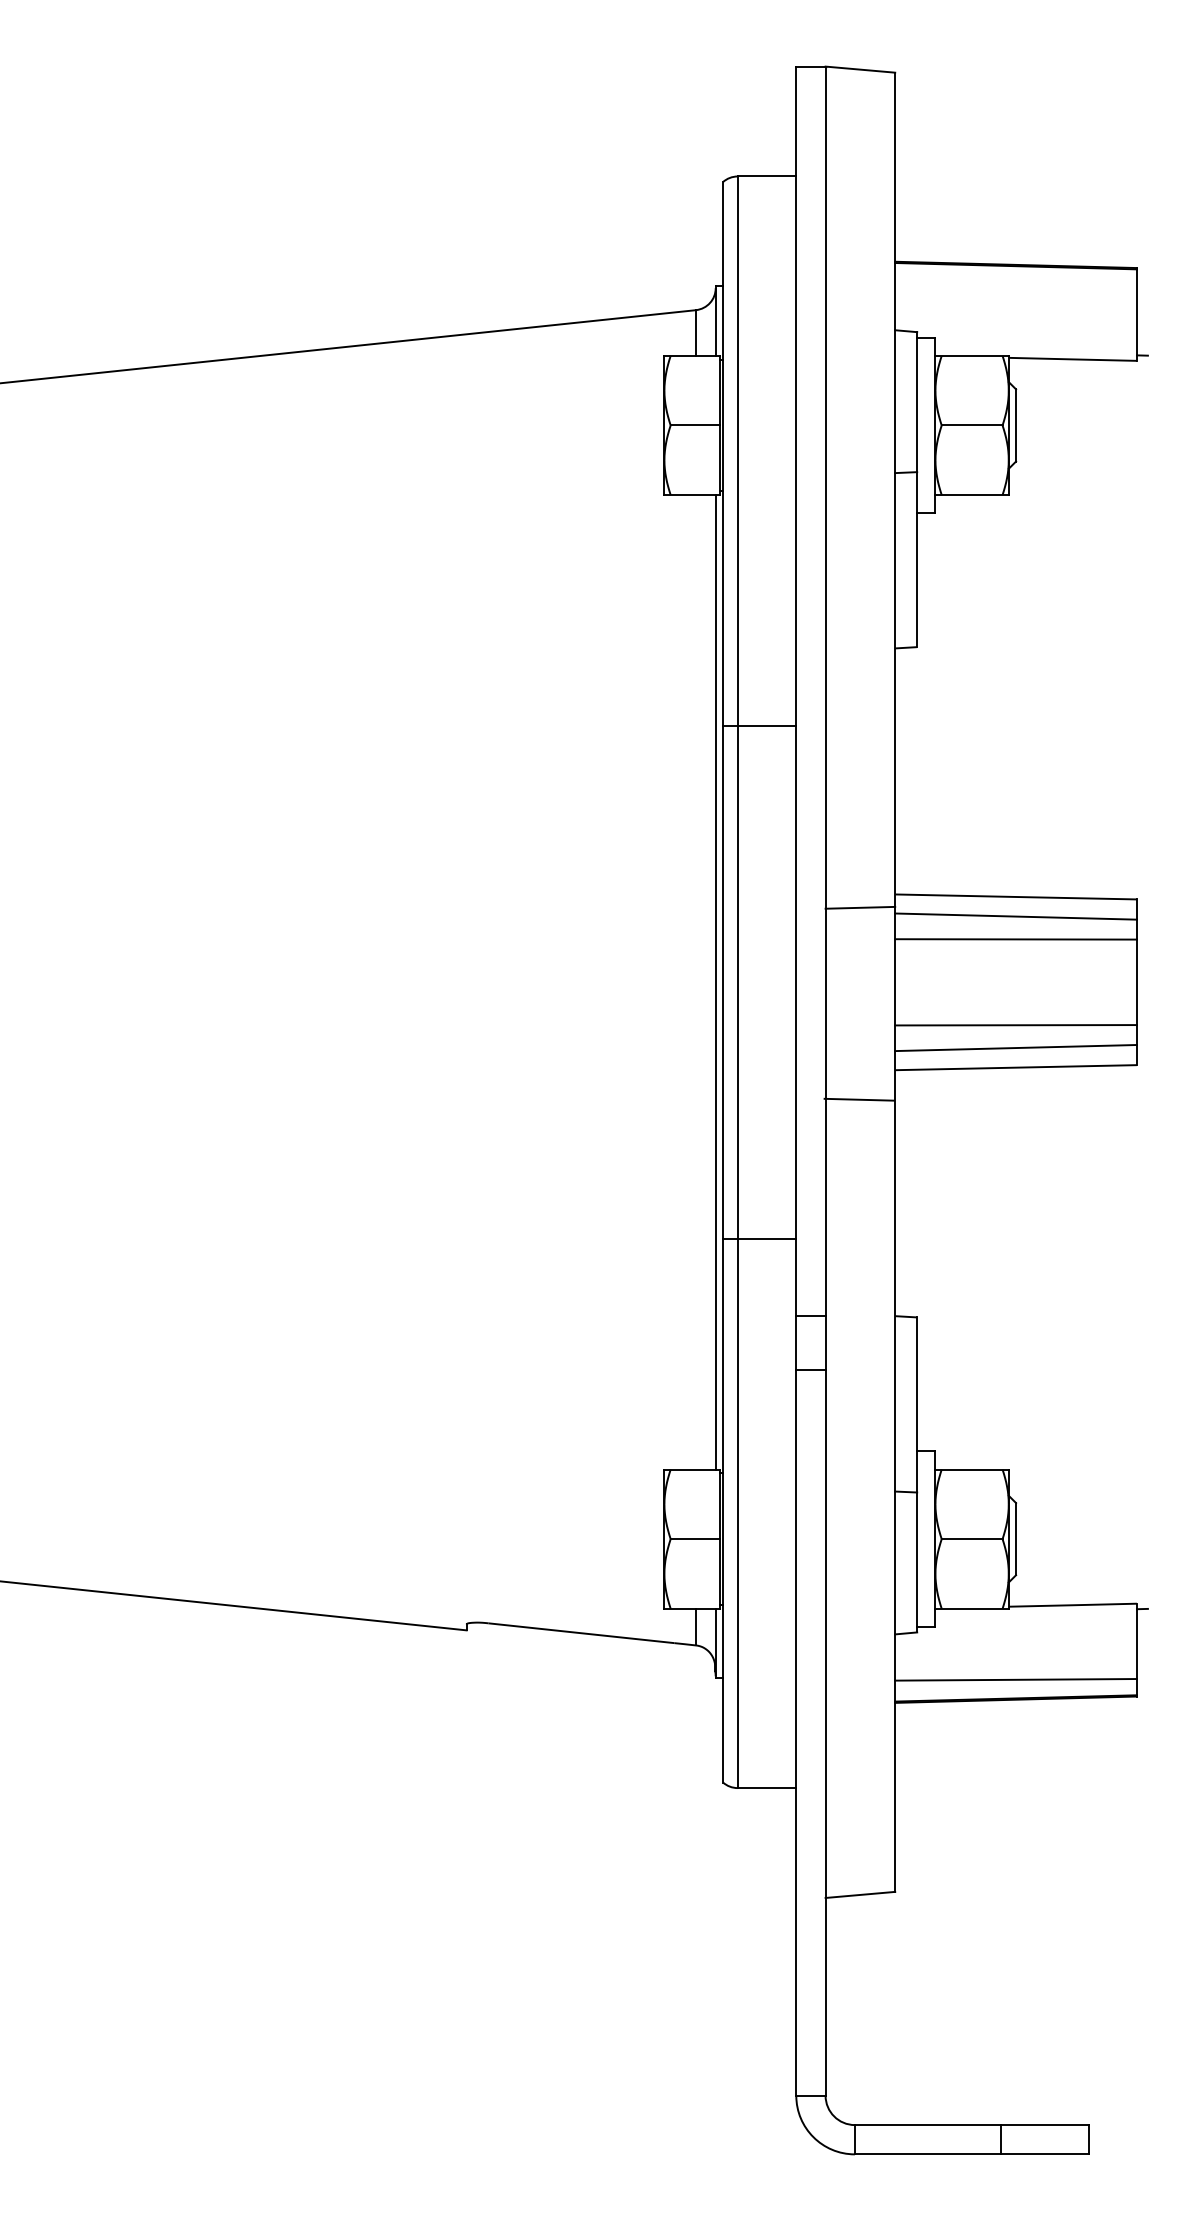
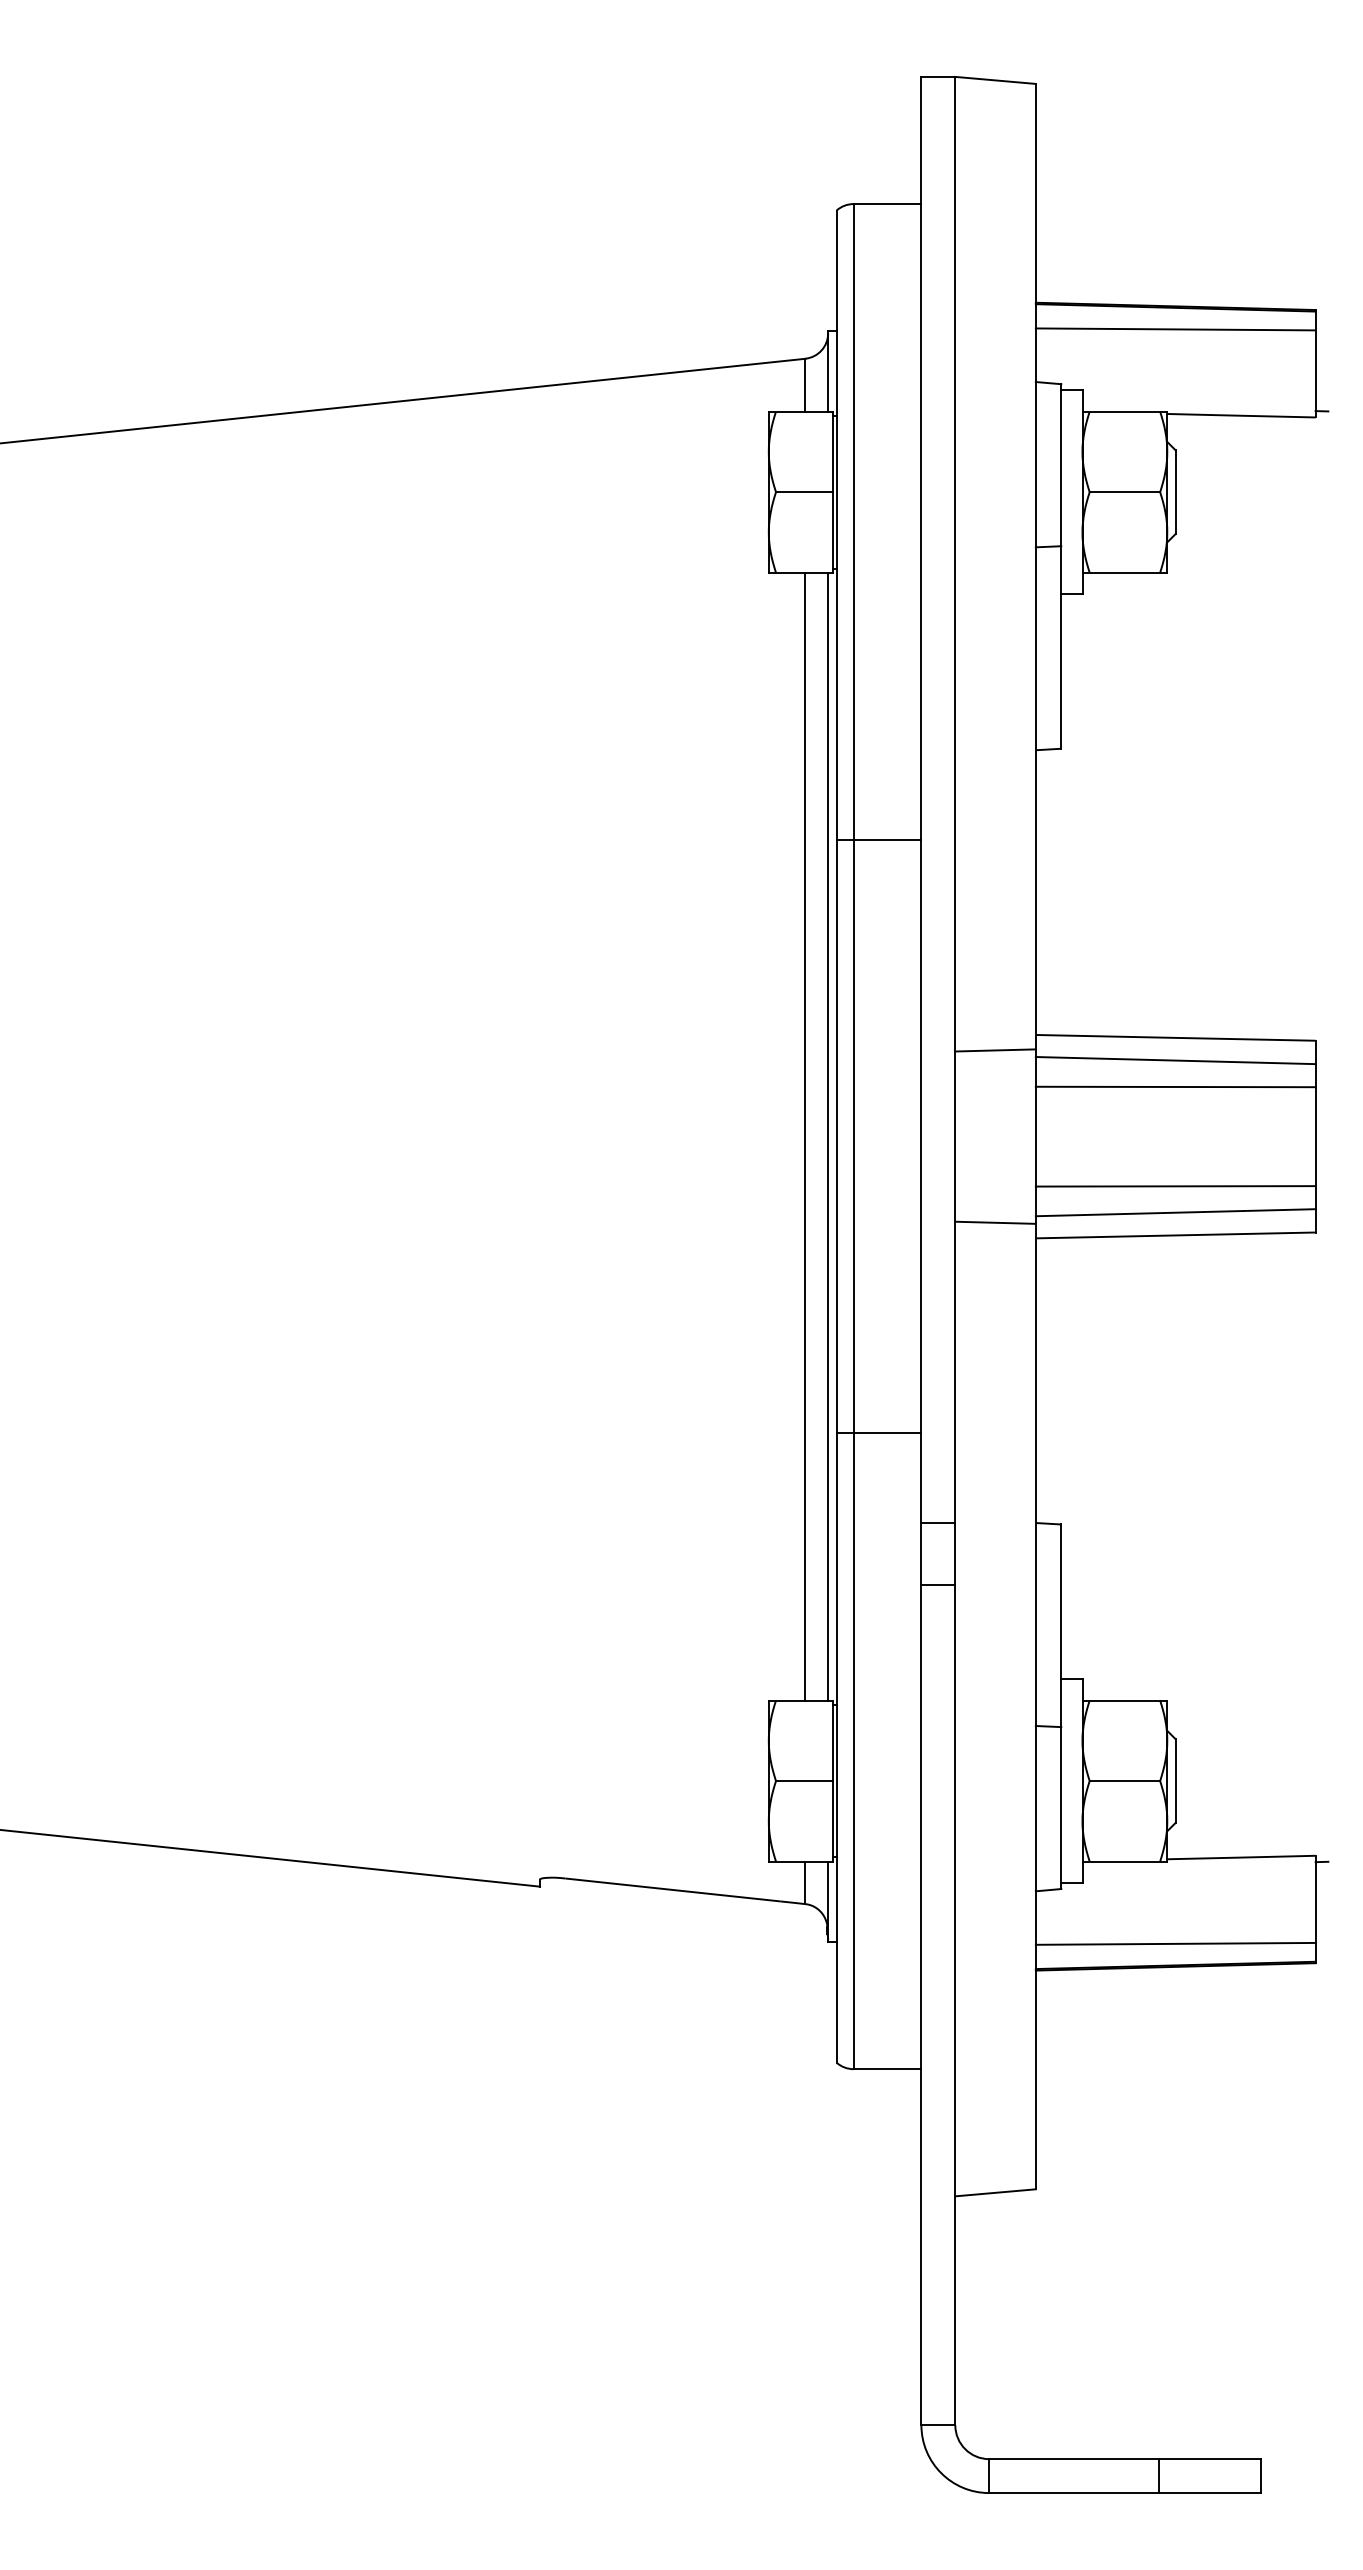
line: (1015, 284) -> (1175, 329), added
line: (696, 982) -> (805, 1136), added
line: (859, 1099) -> (995, 1222), moved

